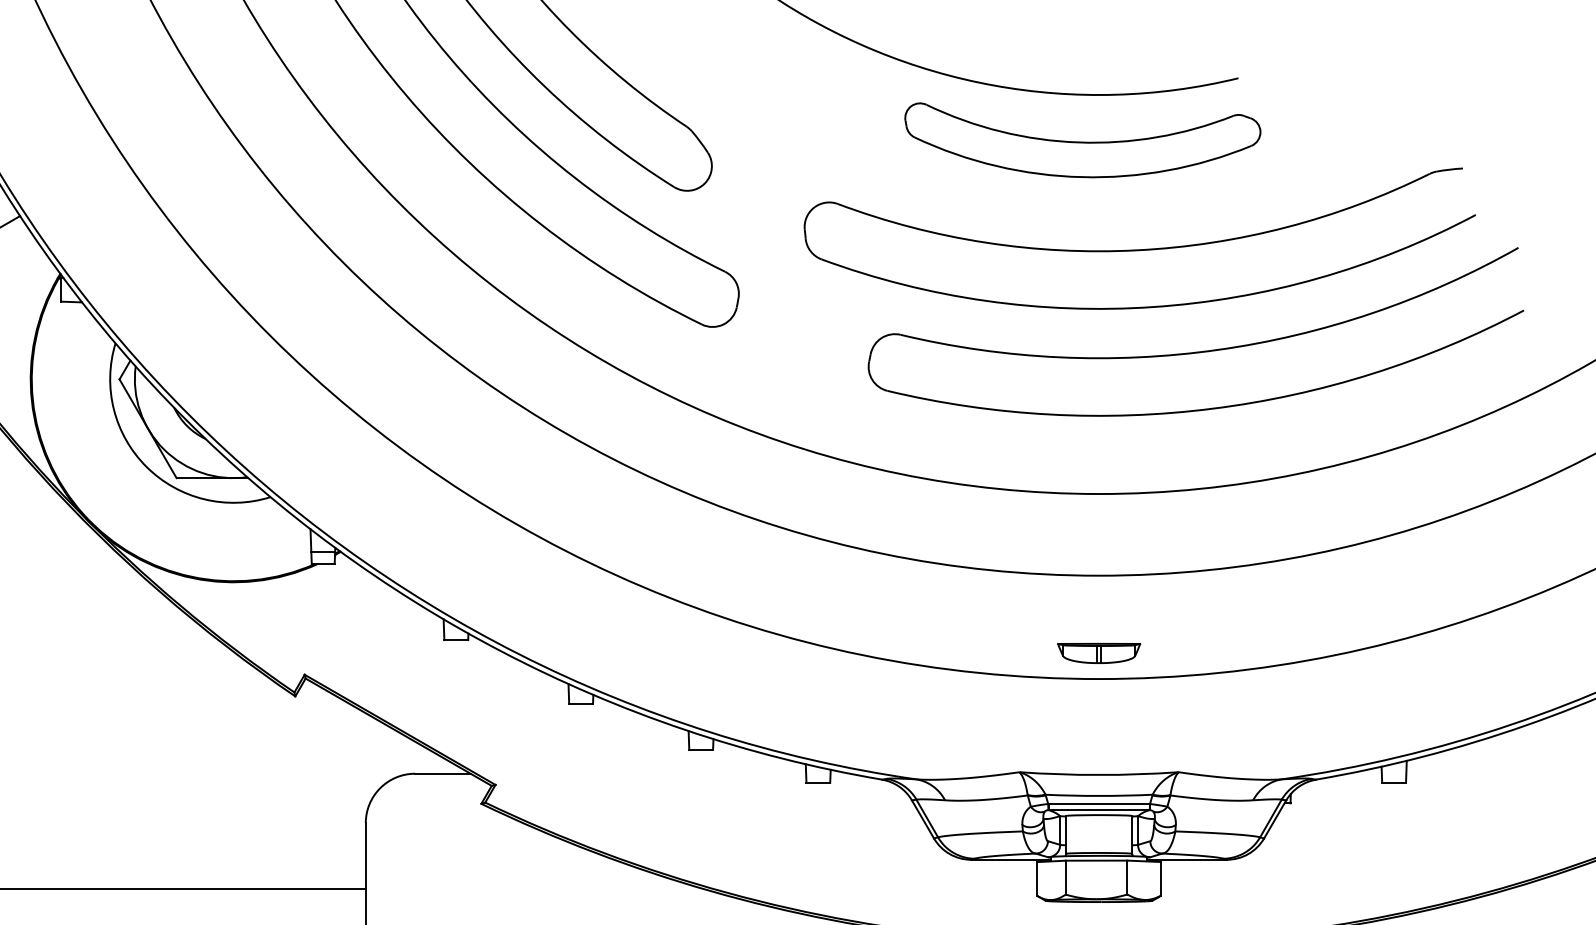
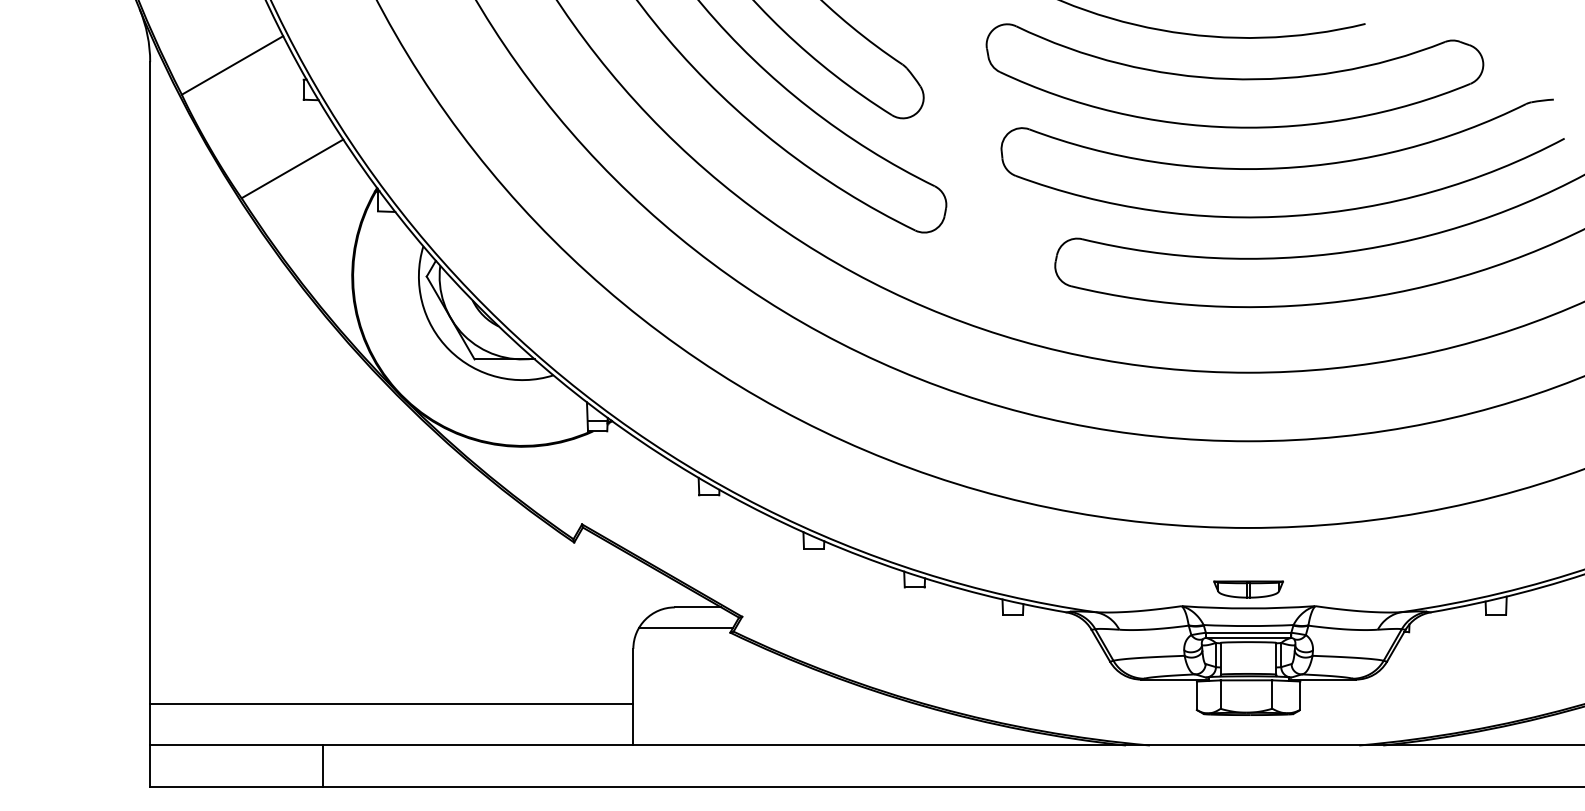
part: (1082, 139) -> (1234, 75), size x1.67
part: (1098, 653) -> (1248, 589), moved
line: (427, 798) -> (685, 628), added

